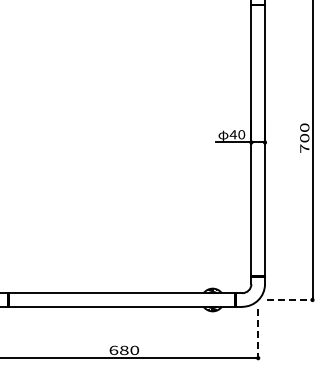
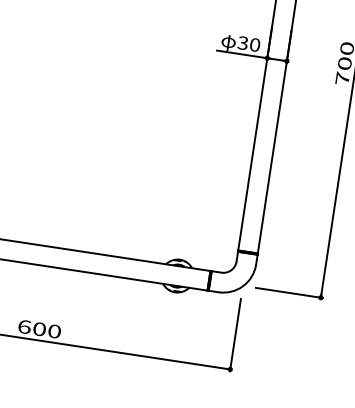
text: (233, 134) -> (243, 42), 40 -> 30
line: (291, 300) -> (290, 293), dashed -> solid
line: (258, 334) -> (235, 335), dashed -> solid
text: (124, 350) -> (39, 329), 680 -> 600

